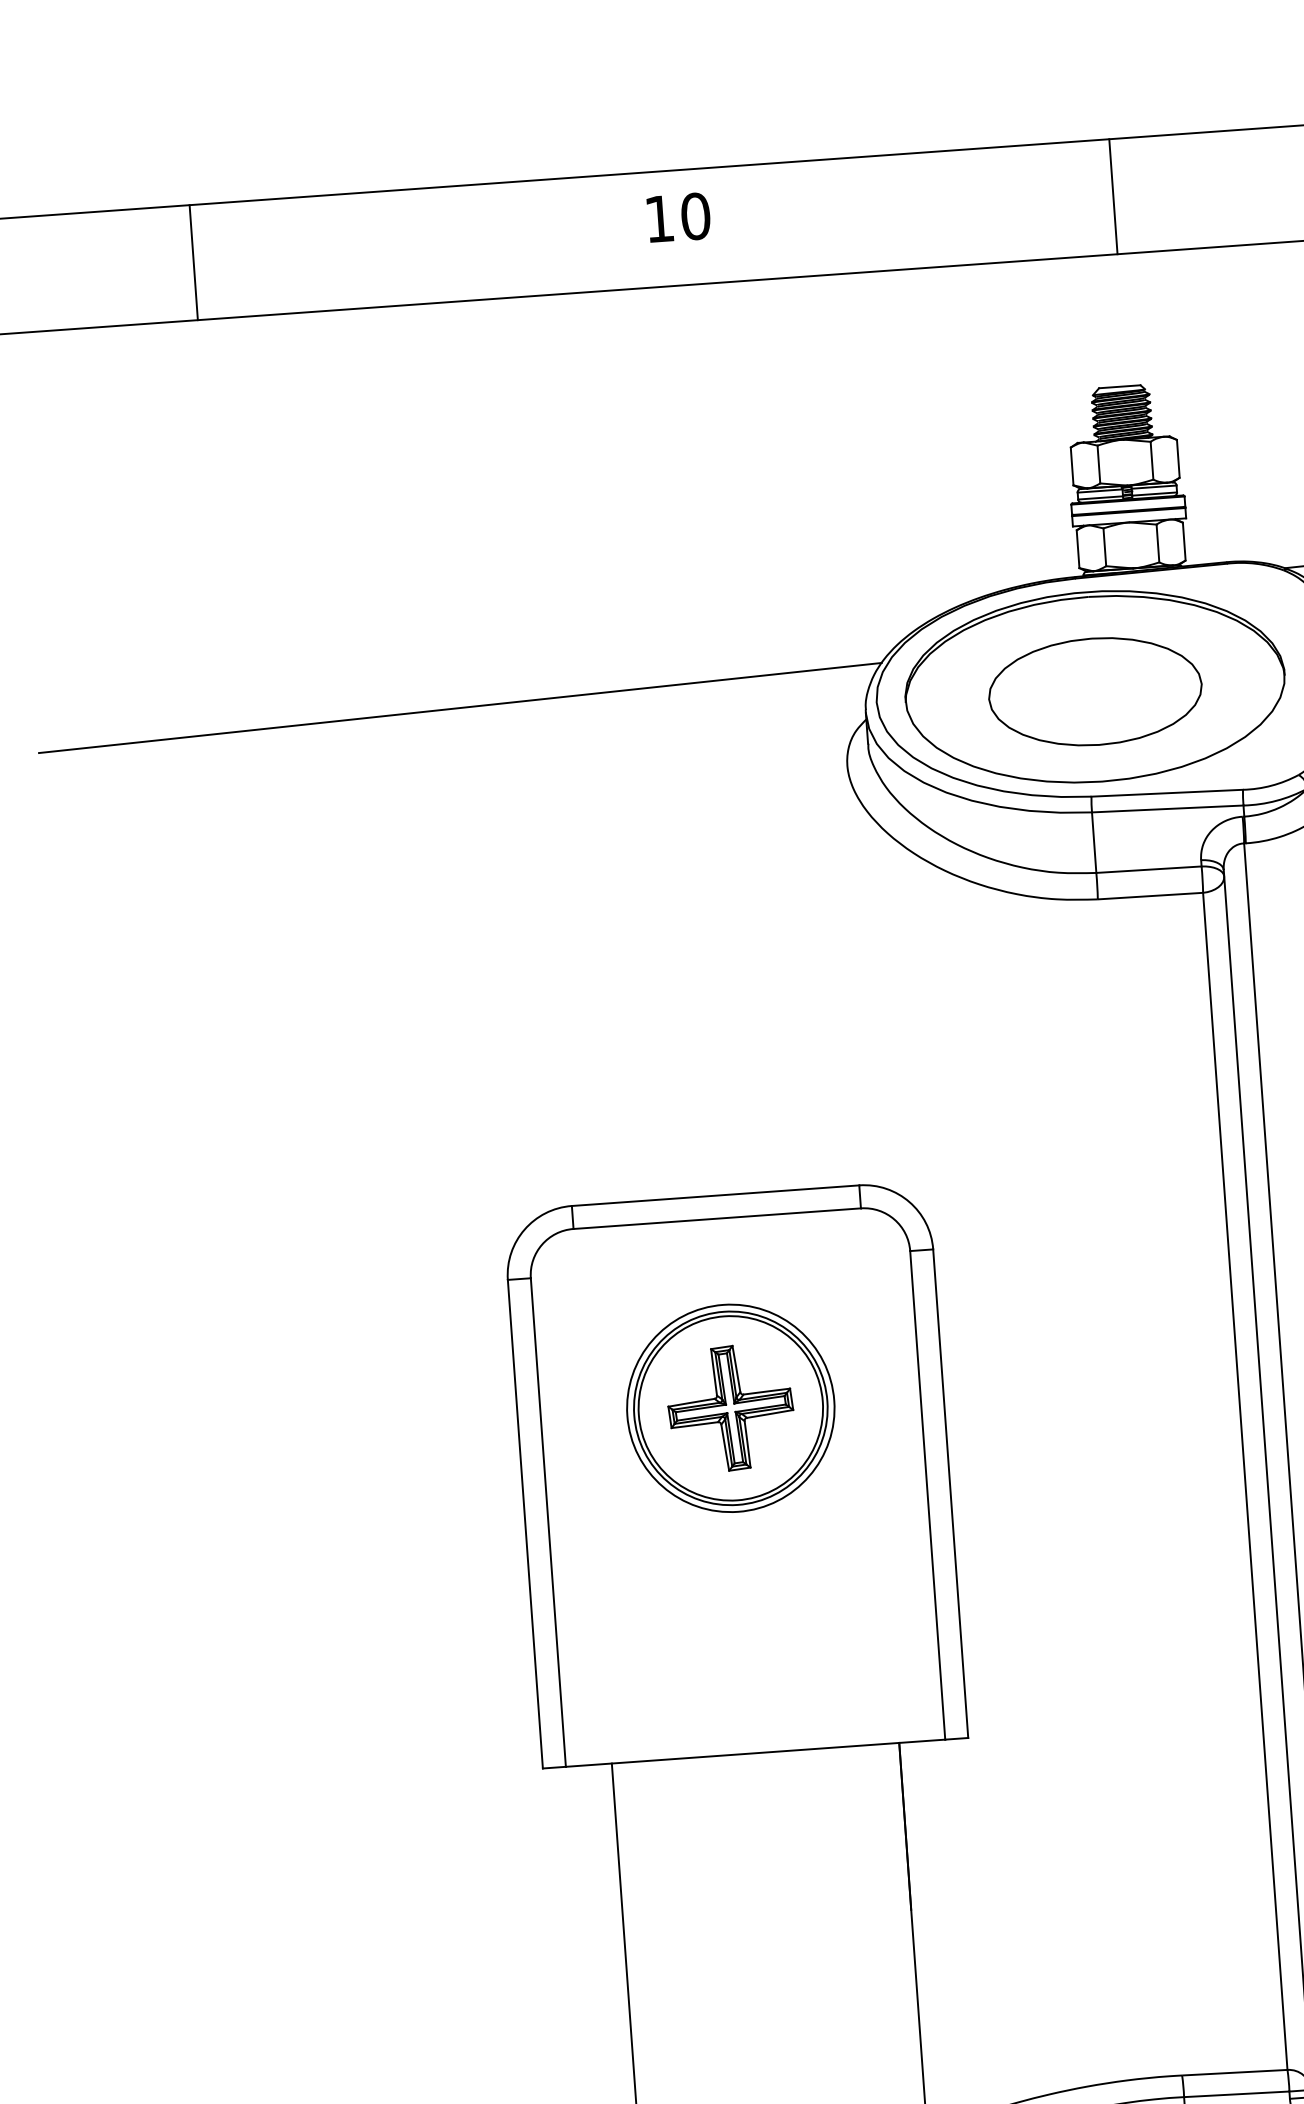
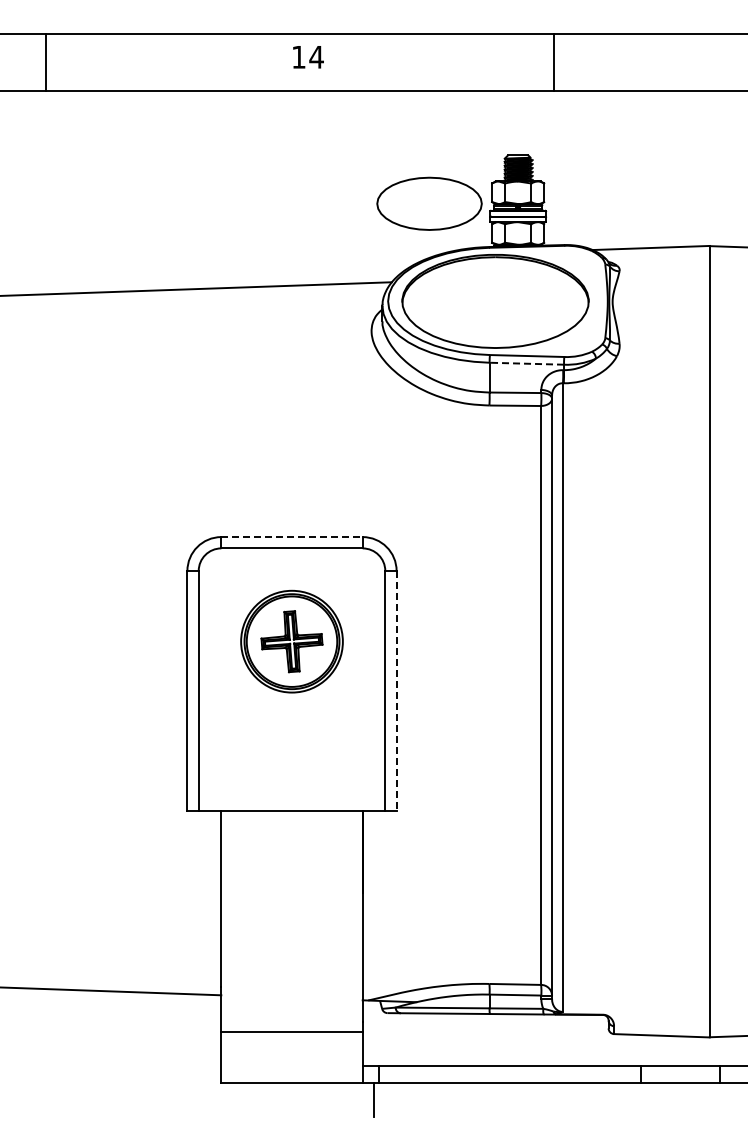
line: (1112, 195) -> (553, 61), moved
text: (695, 214) -> (316, 56), 10 -> 14
line: (193, 261) -> (46, 61), moved
part: (1095, 691) -> (429, 203), moved
line: (1167, 808) -> (526, 363), solid -> dashed
line: (716, 1196) -> (292, 537), solid -> dashed
line: (950, 1494) -> (396, 691), solid -> dashed

